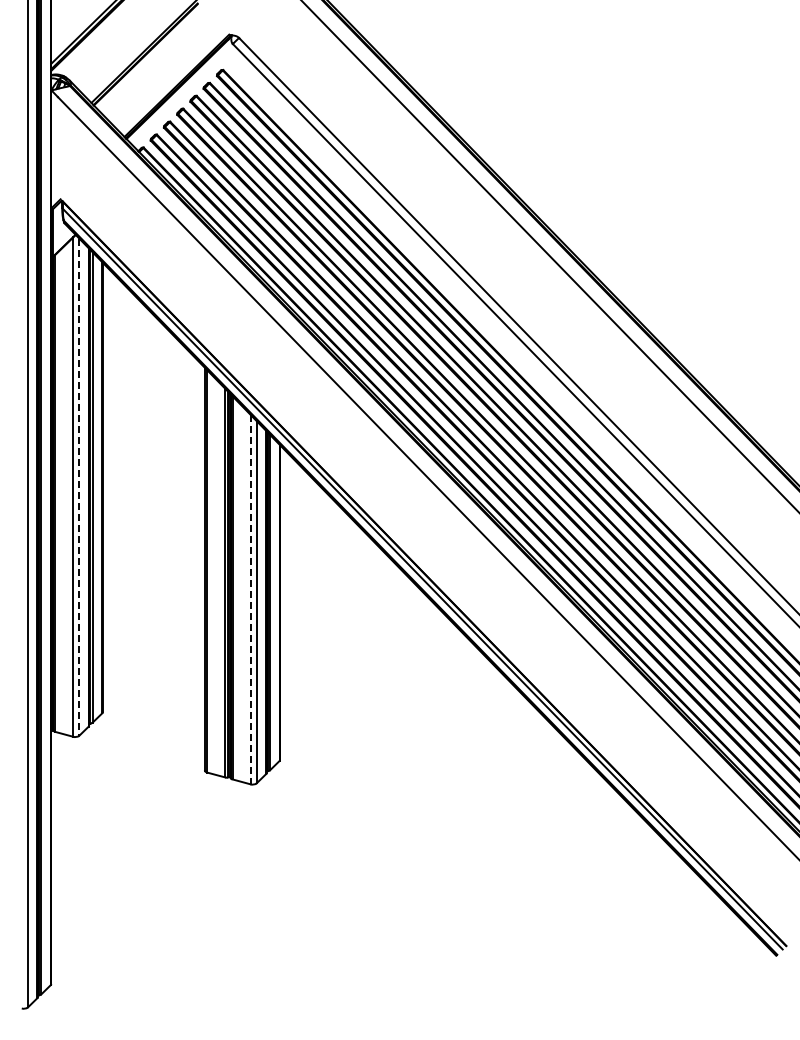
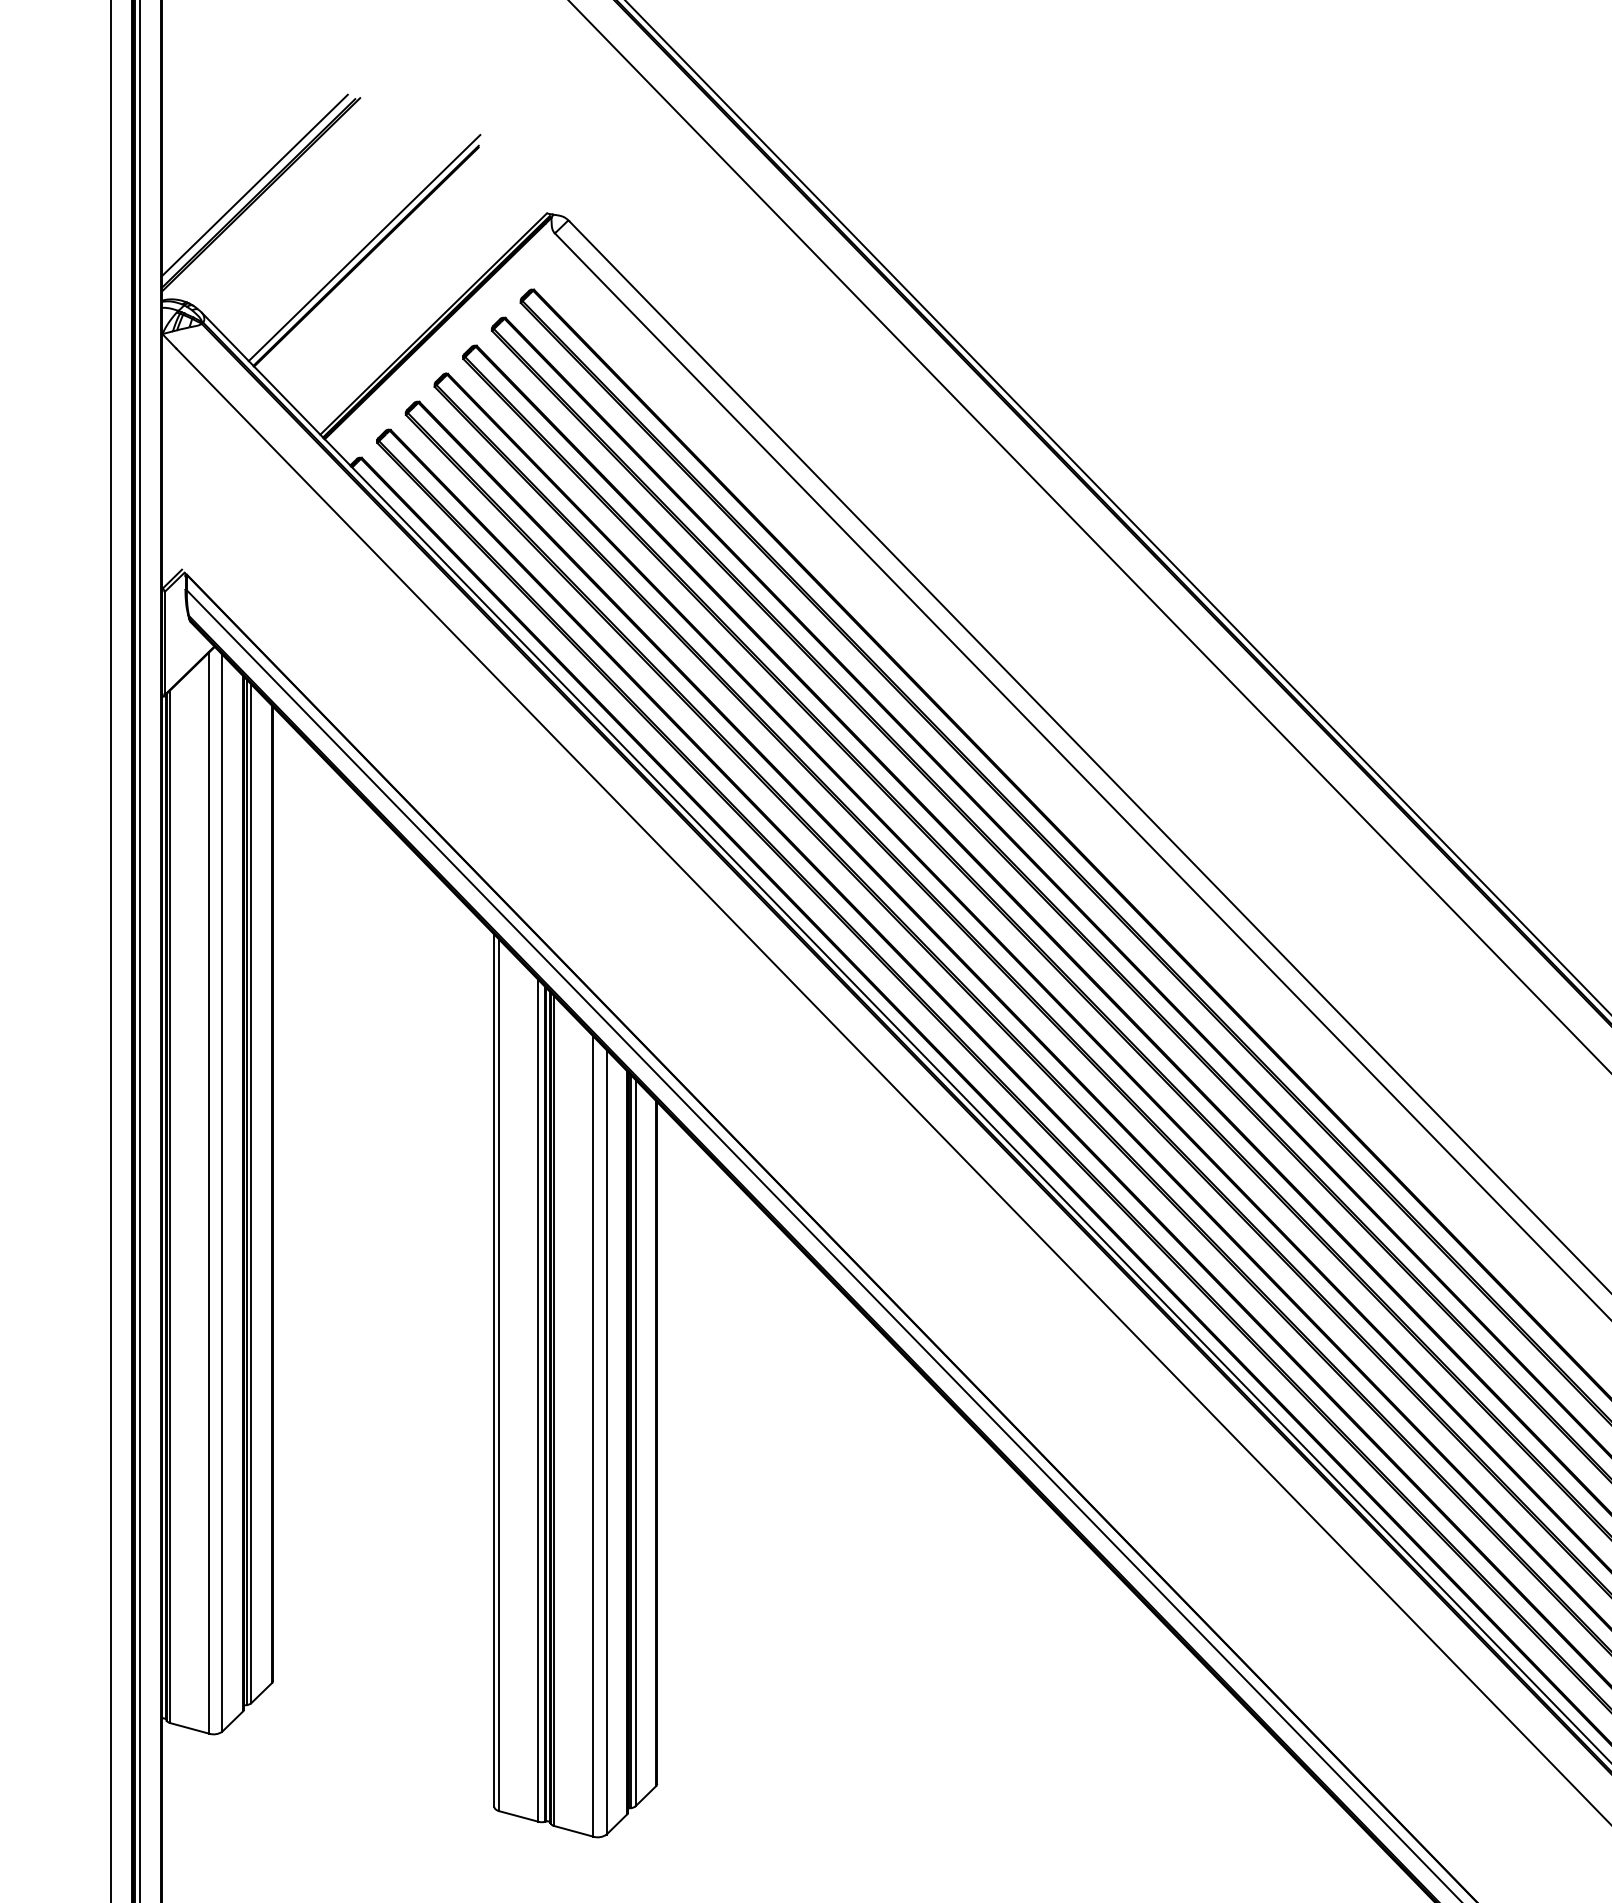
line: (79, 487) -> (222, 1193), dashed -> solid
line: (250, 599) -> (593, 1436), dashed -> solid

